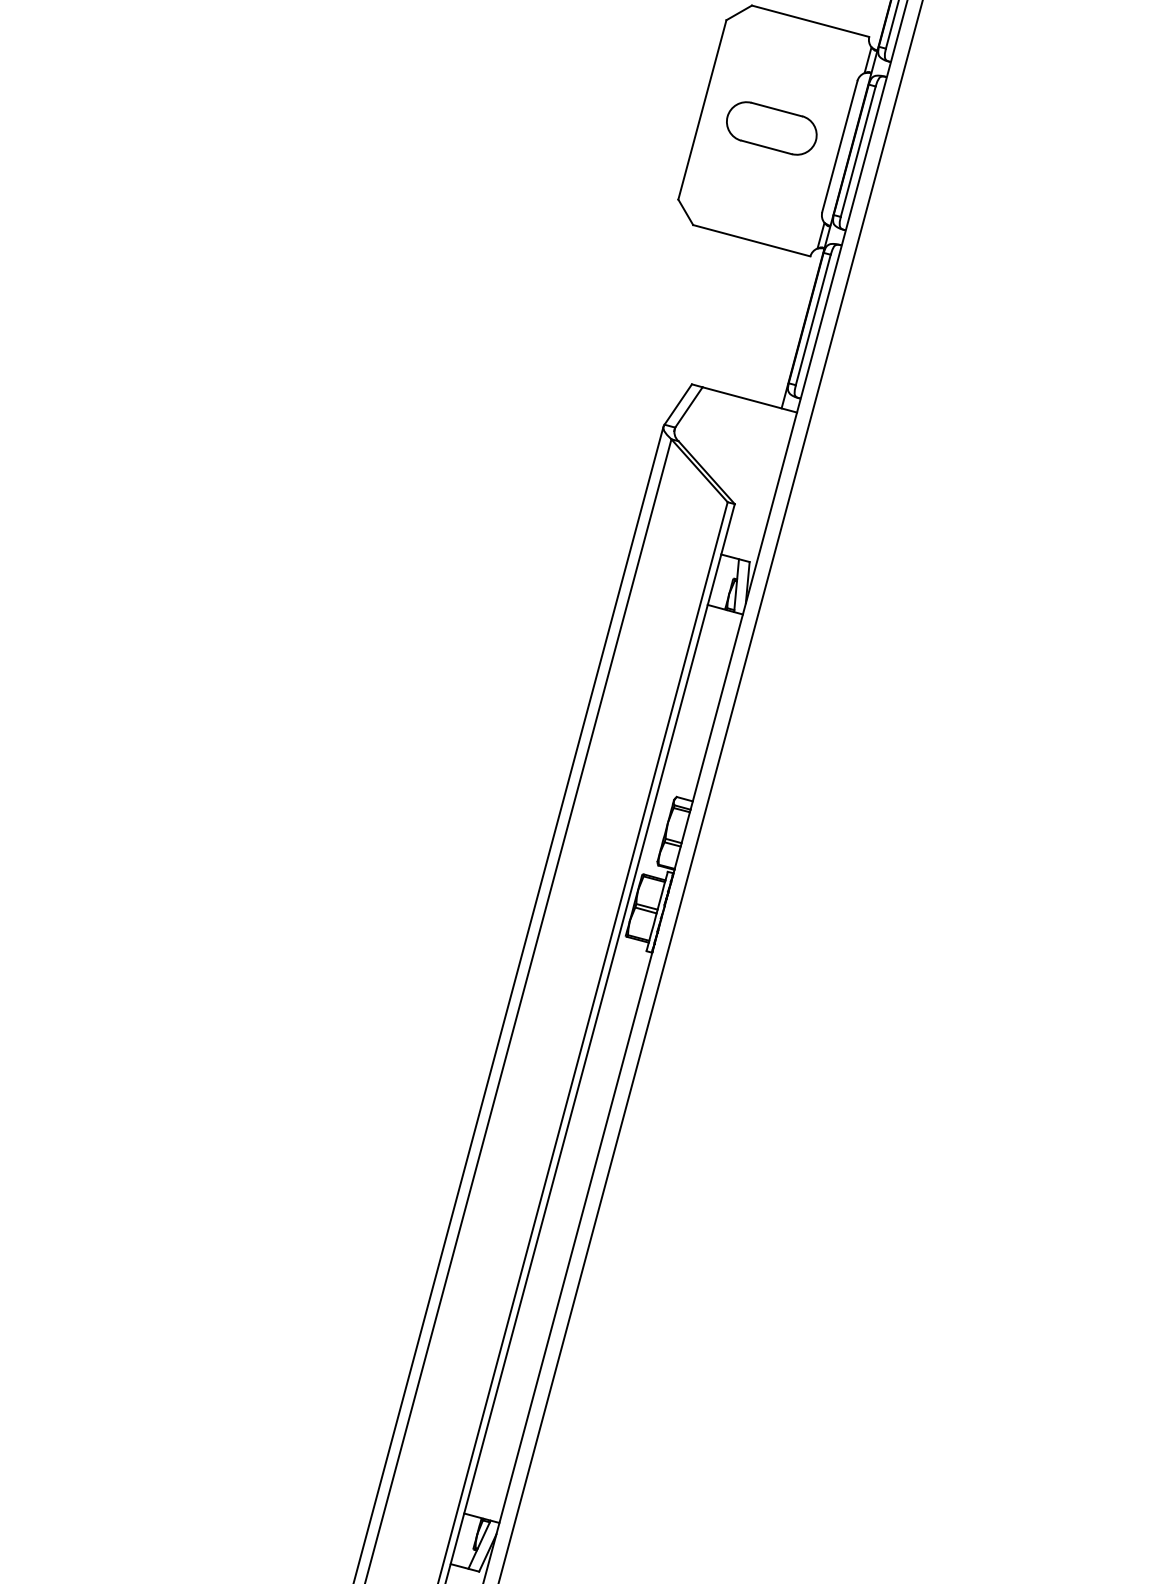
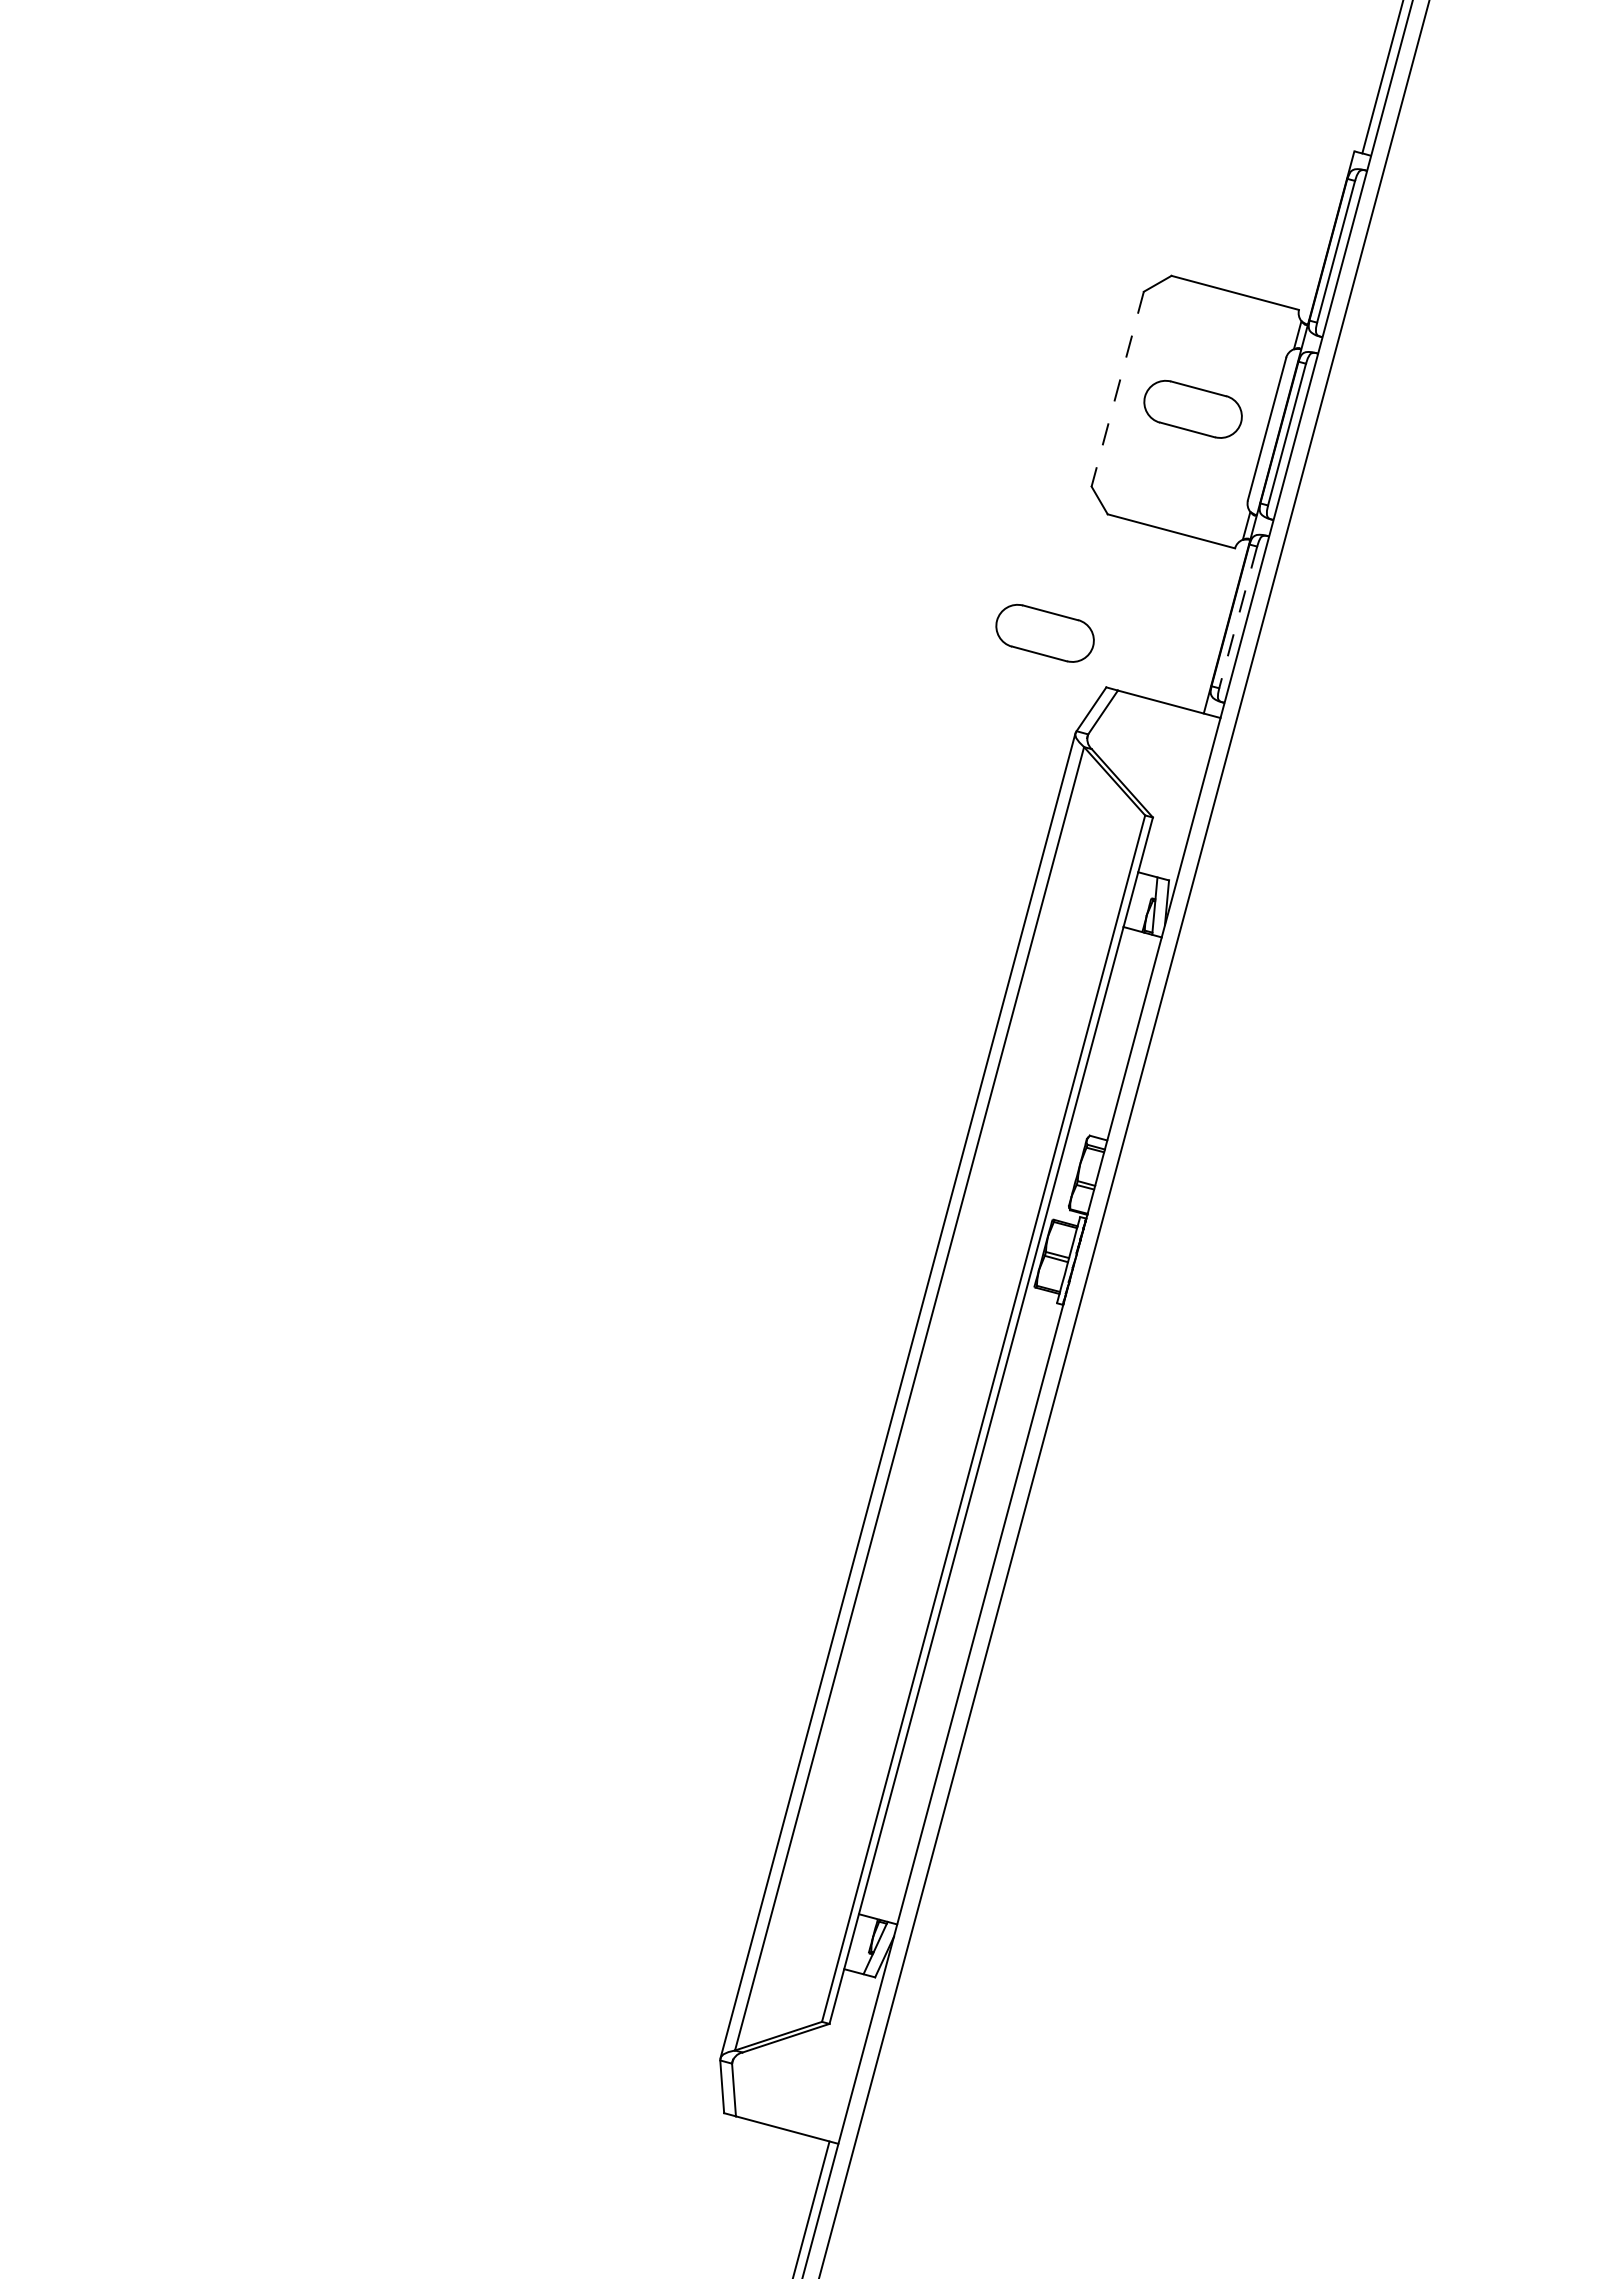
line: (702, 110) -> (1117, 389), solid -> dashed
line: (813, 320) -> (1238, 617), solid -> dashed
part: (635, 334) -> (1044, 633), added

